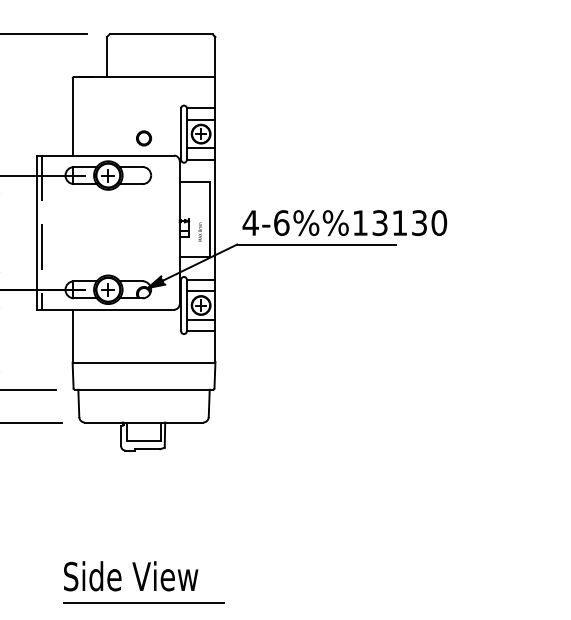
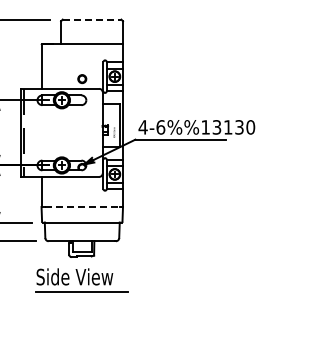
line: (161, 33) -> (92, 19), solid -> dashed
line: (144, 363) -> (82, 207), solid -> dashed
part: (142, 582) -> (81, 280), moved

